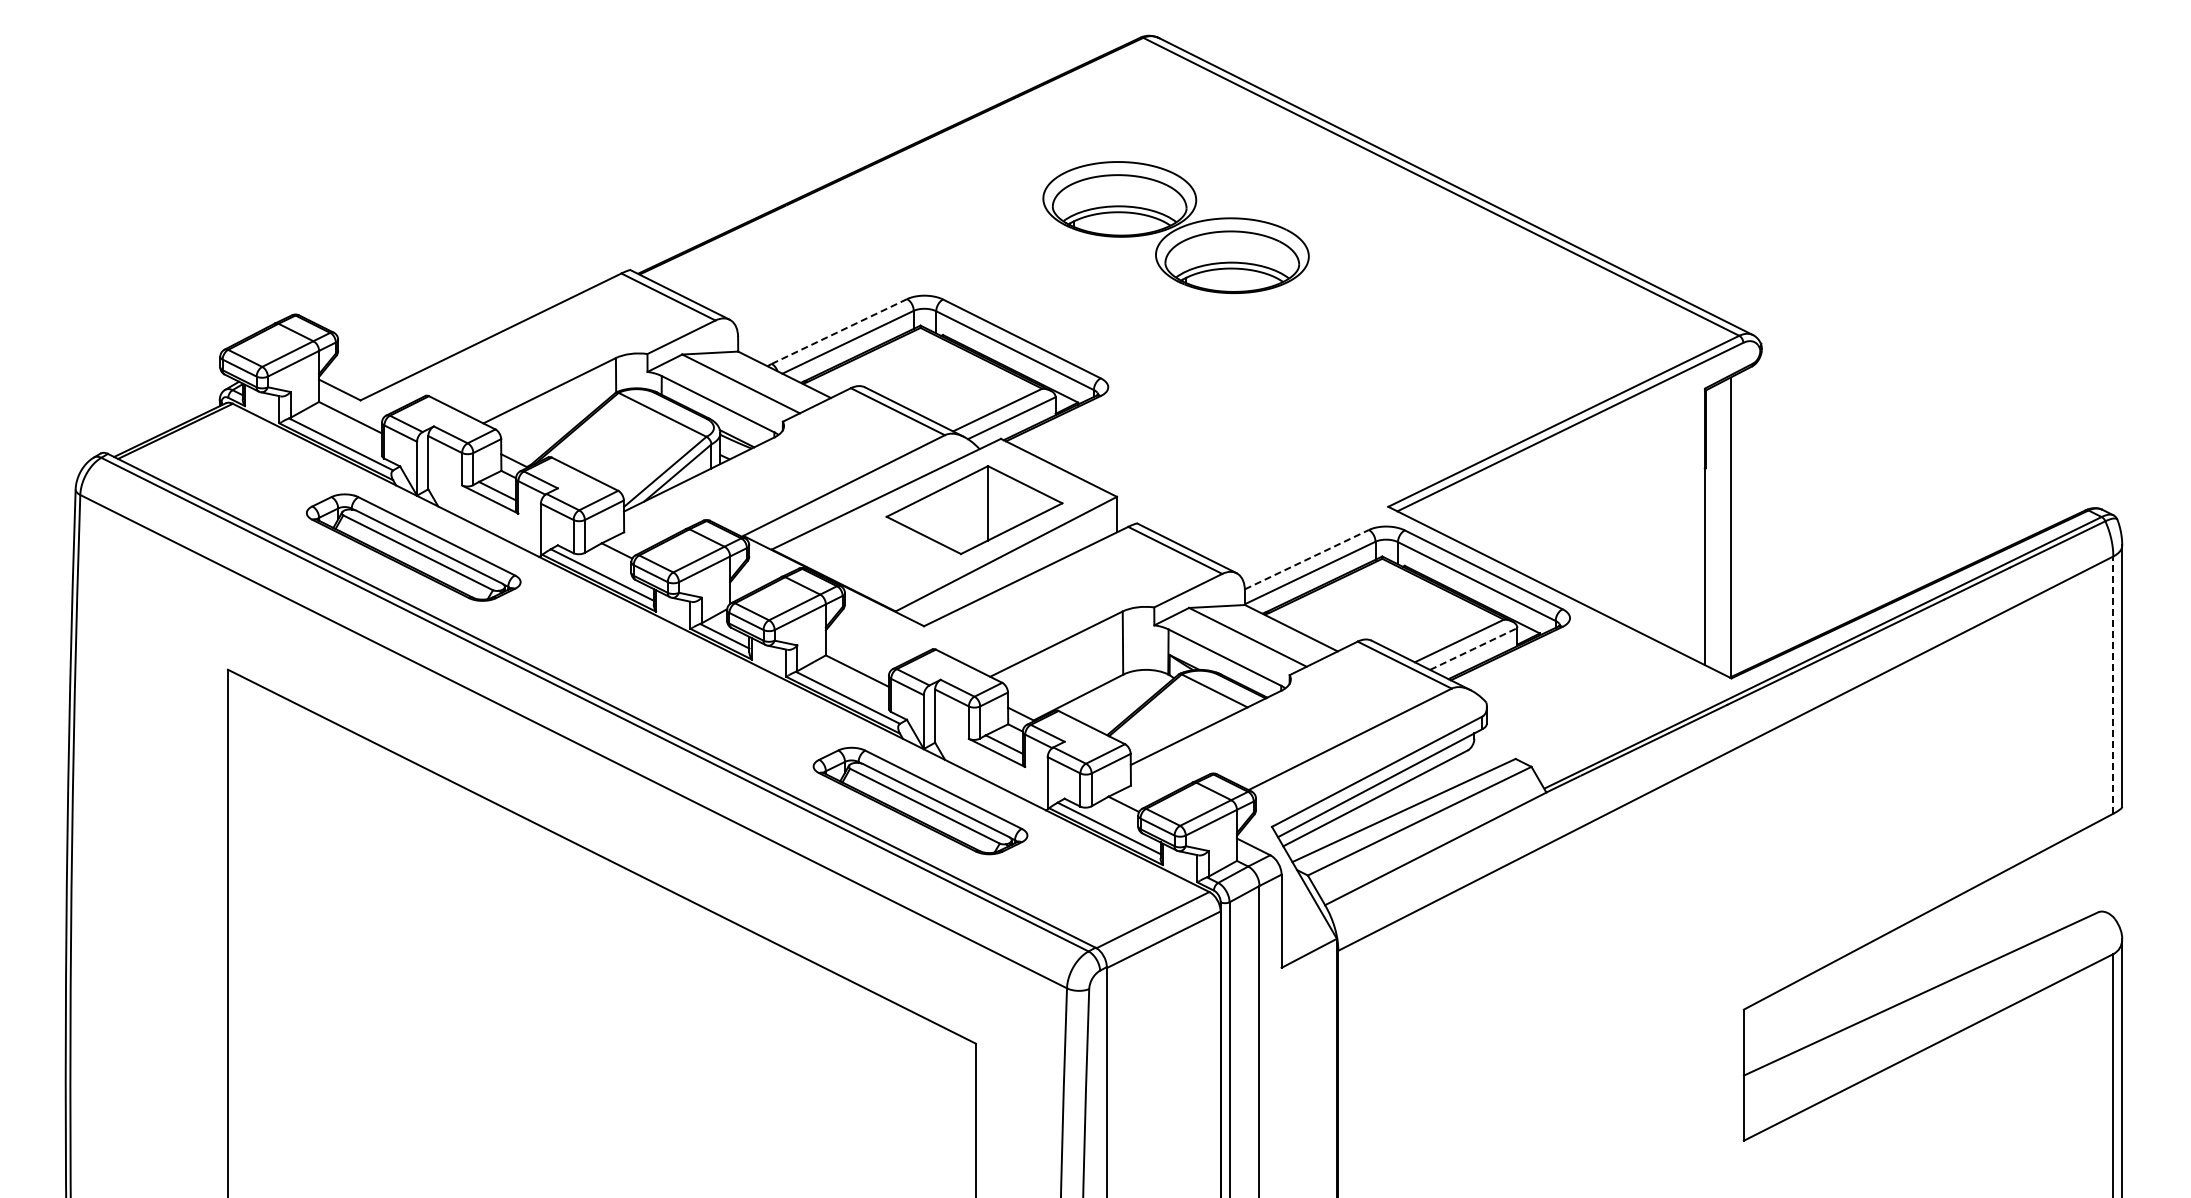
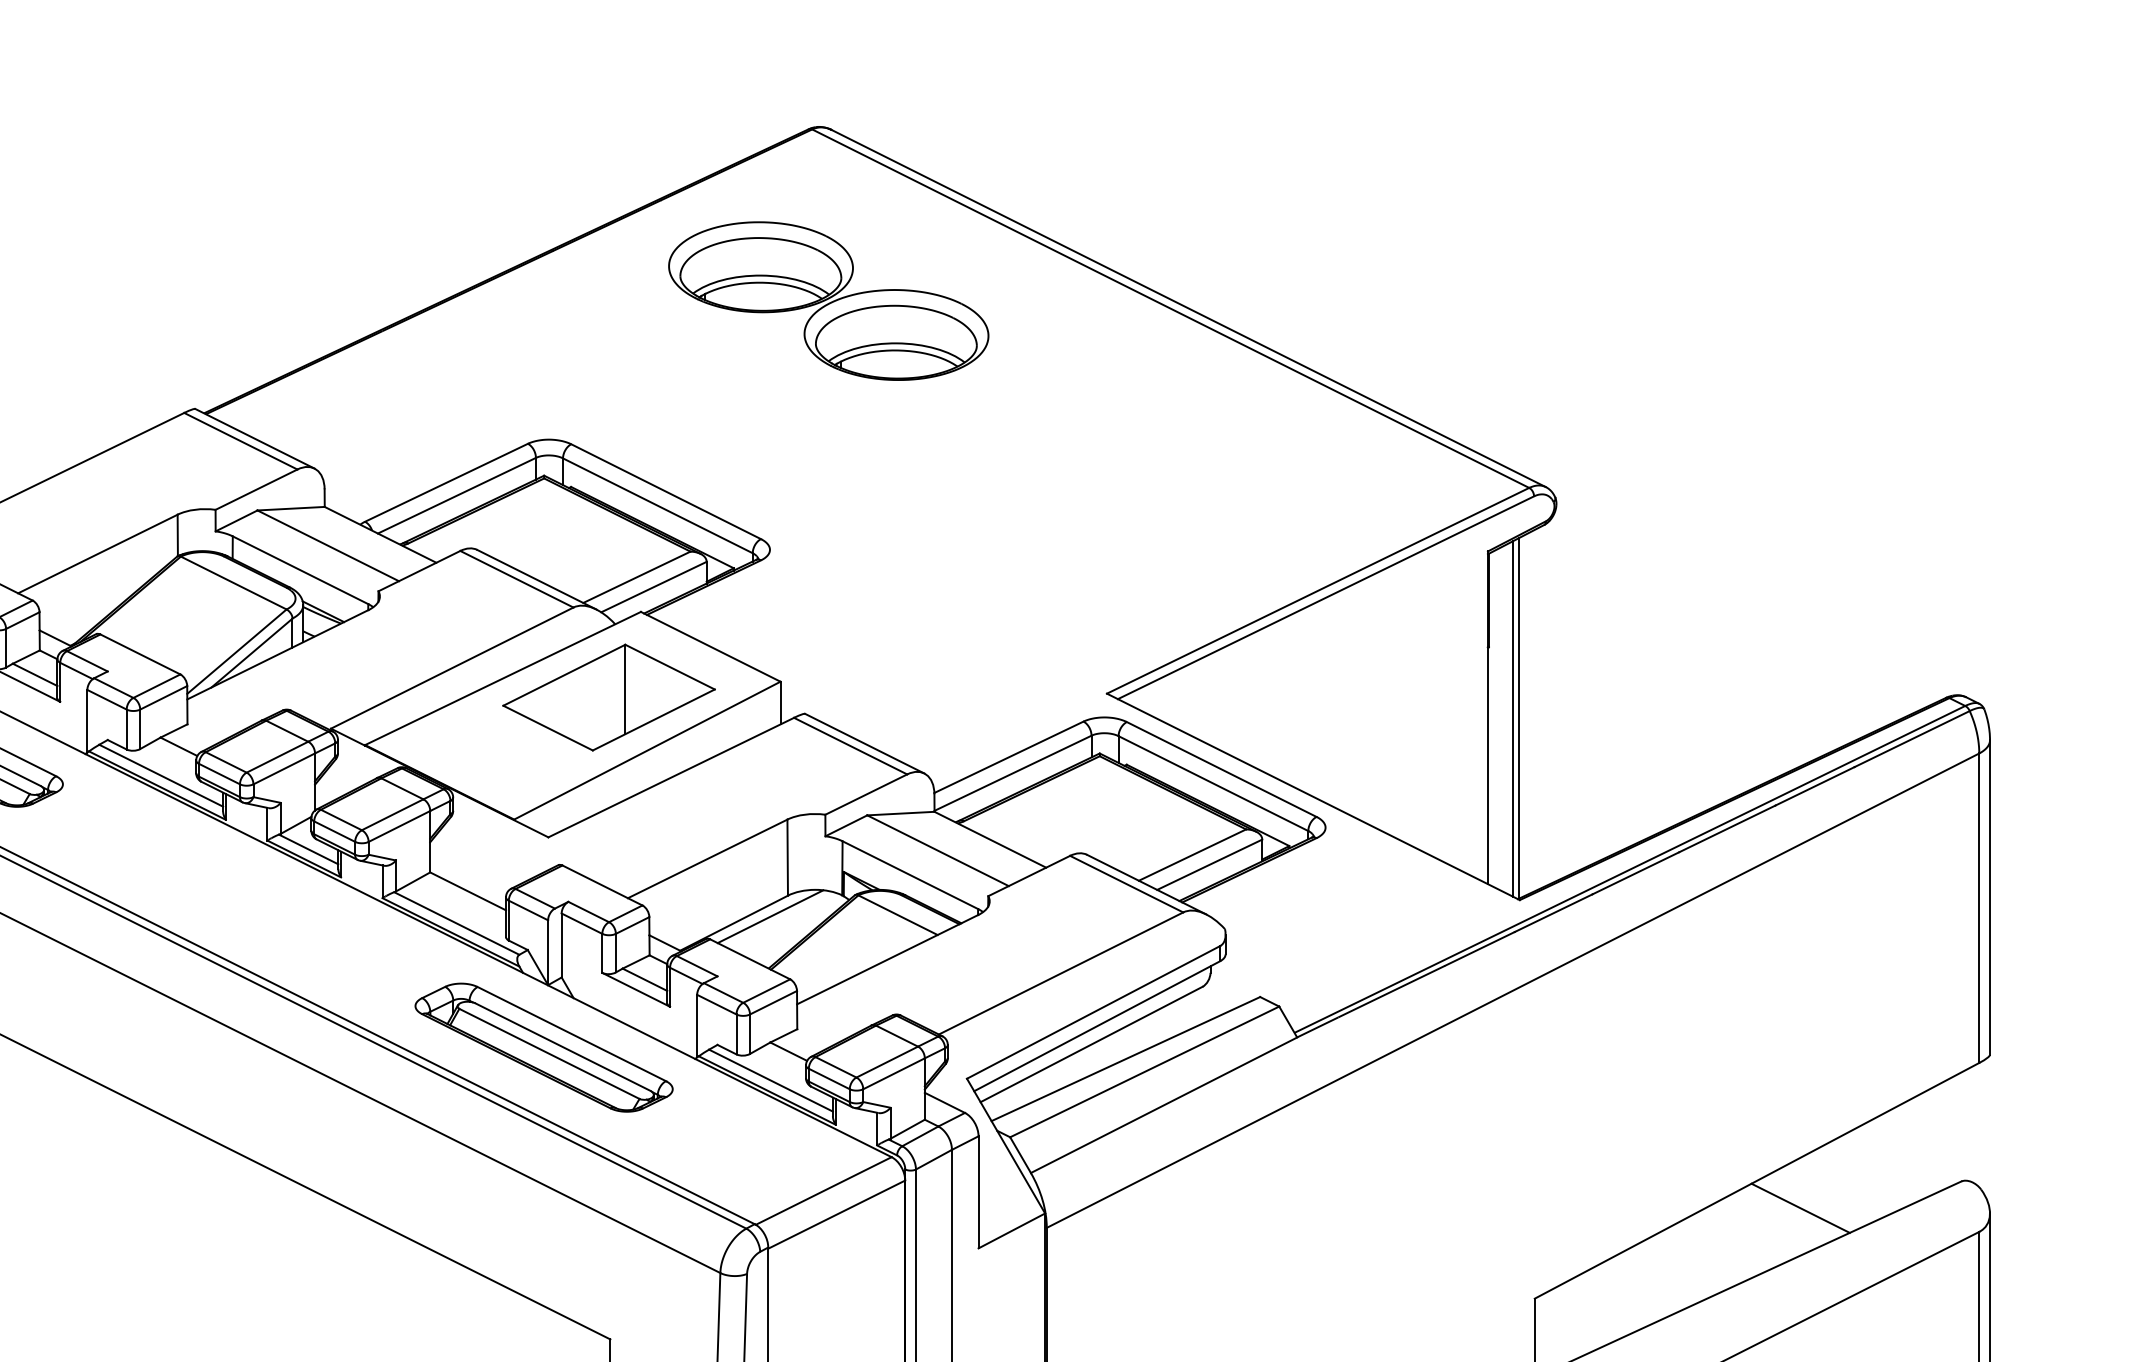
part: (1175, 227) -> (828, 301), moved
line: (839, 331) -> (446, 482), dashed -> solid
line: (1725, 527) -> (1512, 718), added
line: (1306, 559) -> (1008, 757), dashed -> solid
line: (1474, 648) -> (1210, 864), dashed -> solid
line: (2113, 685) -> (1979, 908), dashed -> solid
line: (1108, 692) -> (770, 917), added
line: (1964, 934) -> (1800, 1208), added

